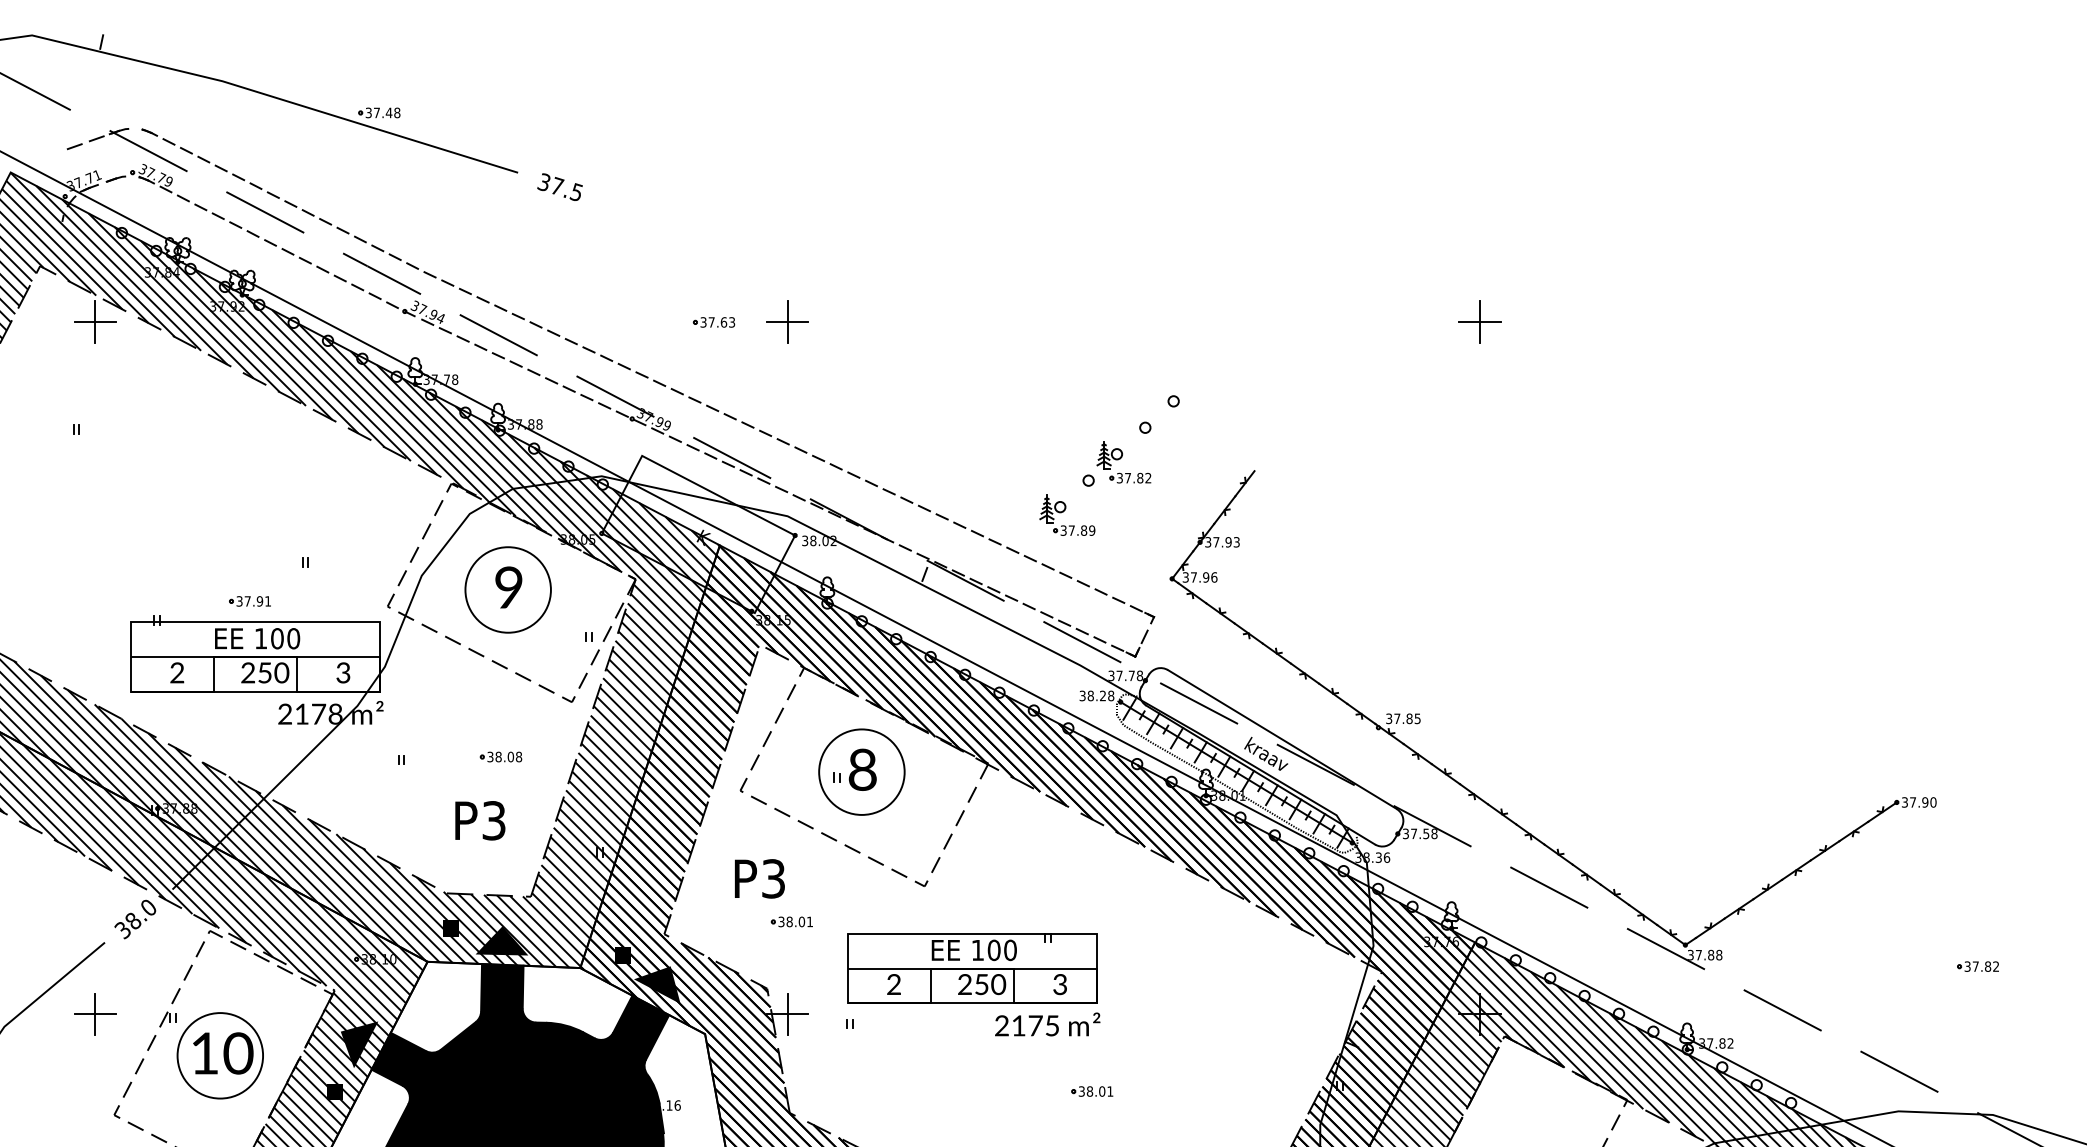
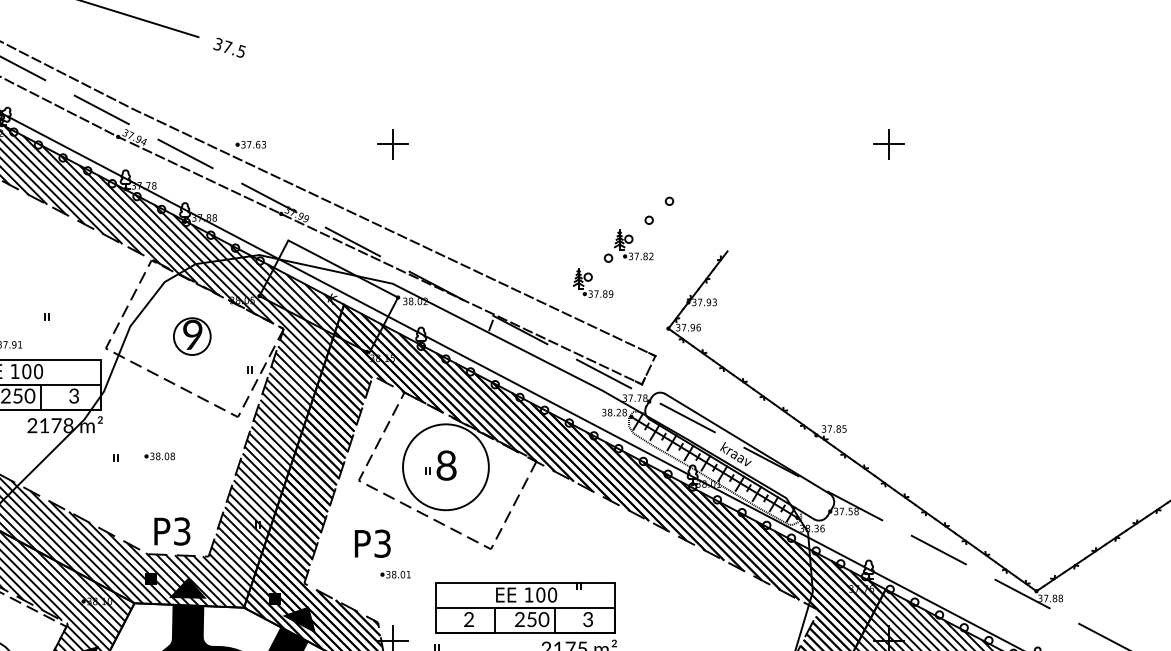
part: (713, 322) -> (250, 144), moved
circle: (507, 589) -> (191, 336), size x0.6
part: (500, 756) -> (159, 456), moved
circle: (861, 771) -> (445, 466), size x1.4
text: (480, 820) -> (172, 531), moved

